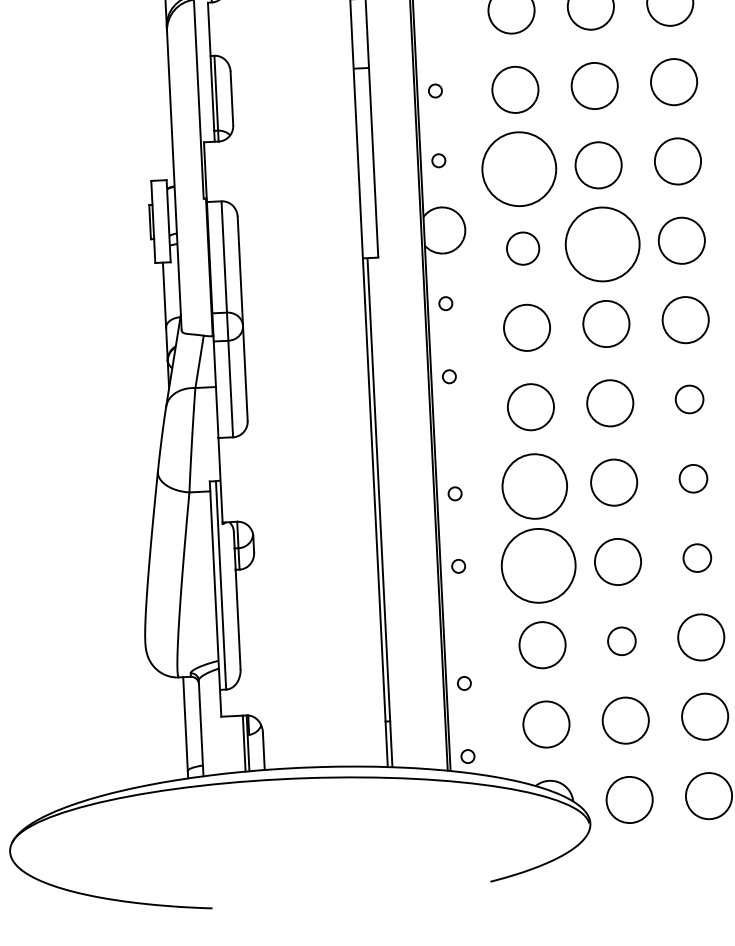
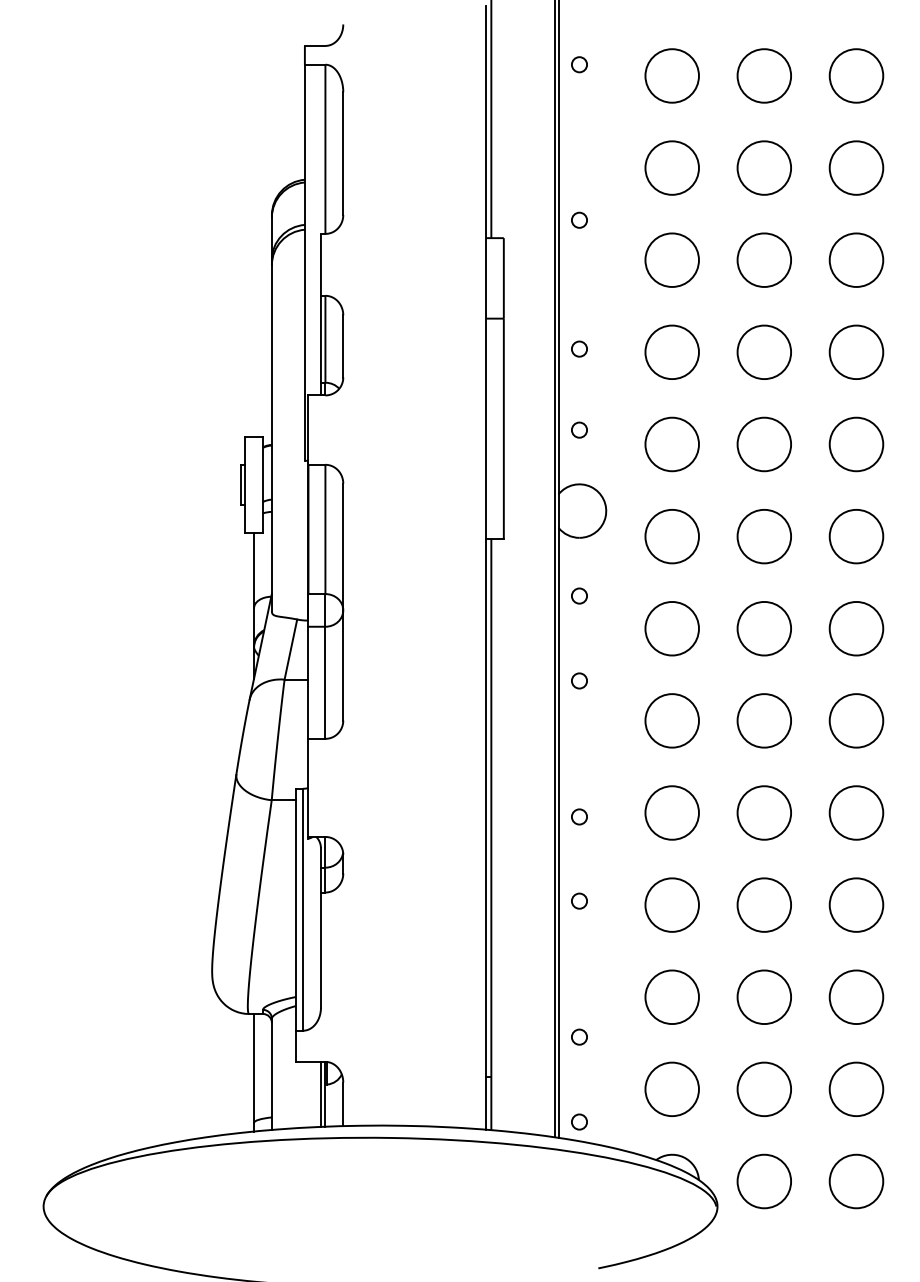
circle: (518, 169) -> (671, 444), size x0.62
circle: (601, 244) -> (763, 536), size x0.62
circle: (522, 248) -> (671, 536), size x1.43
circle: (689, 399) -> (856, 720), size x1.67
circle: (693, 478) -> (856, 812), size x1.67
circle: (534, 486) -> (671, 812), size x0.71
circle: (697, 557) -> (856, 904), size x1.67
circle: (538, 565) -> (671, 904), size x0.62
circle: (622, 641) -> (764, 997), size x1.67

